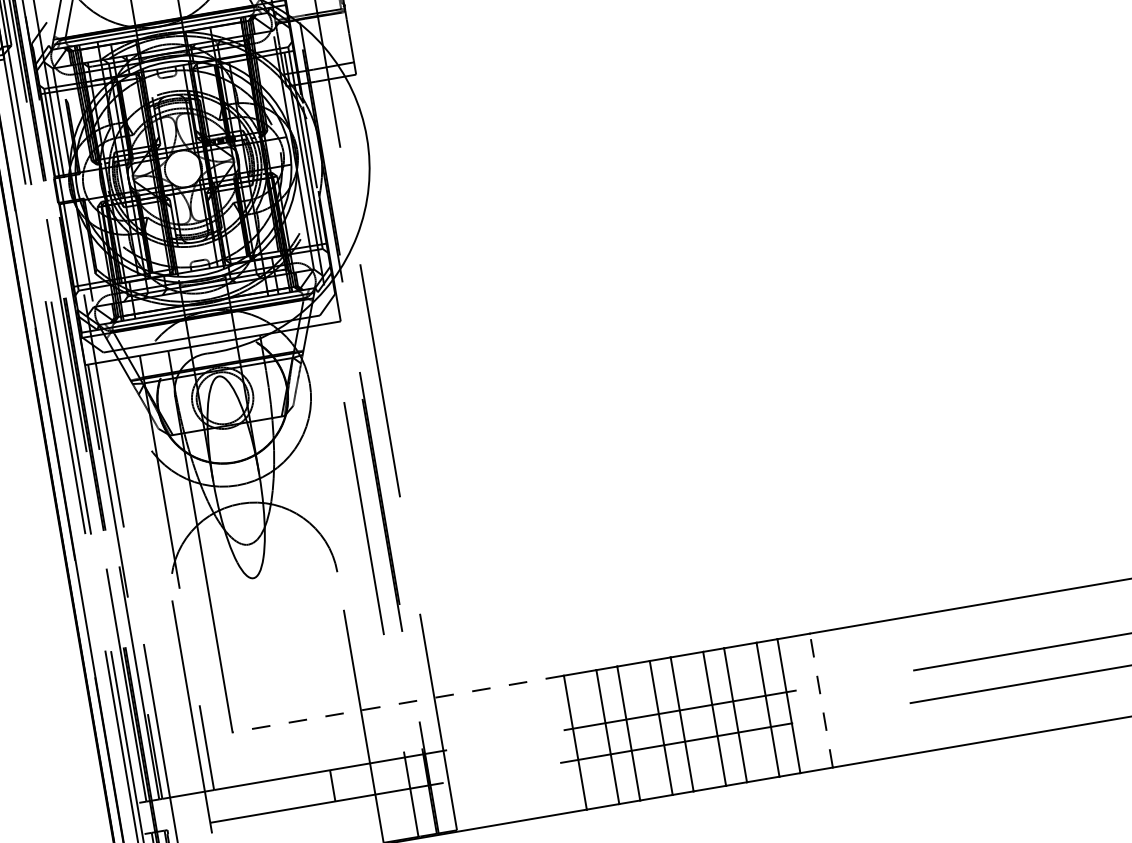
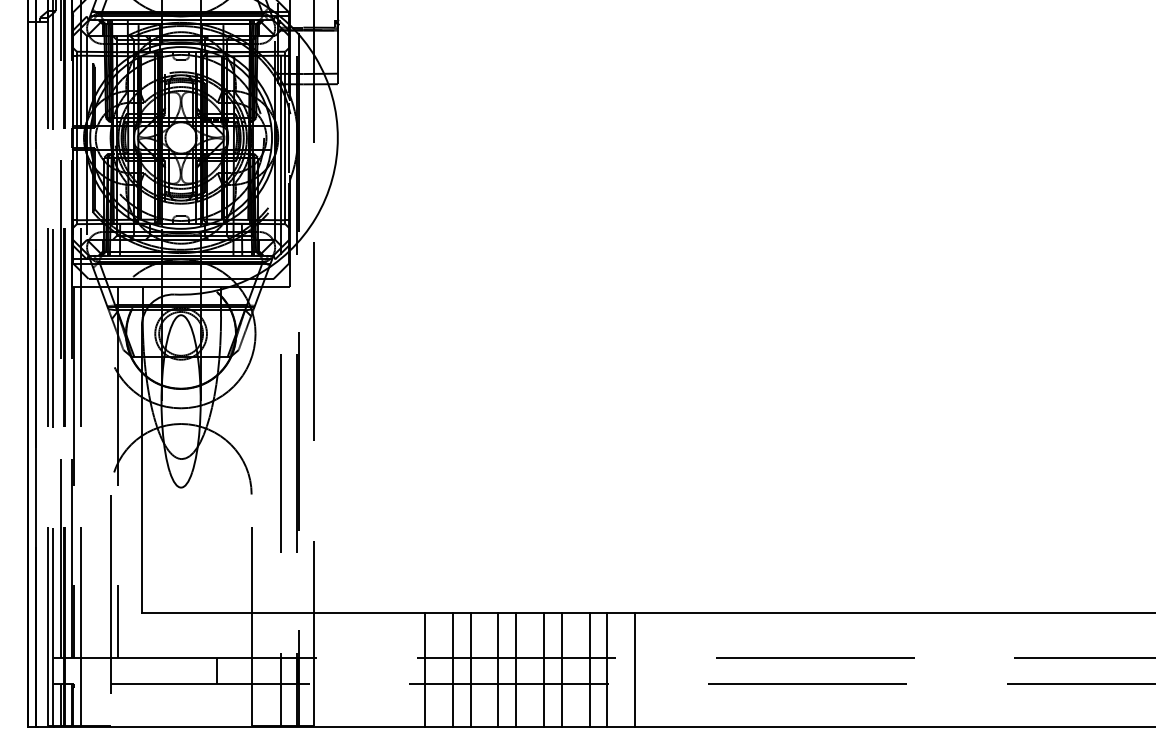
line: (821, 700) -> (635, 669), dashed -> solid
line: (398, 703) -> (283, 612), dashed -> solid

